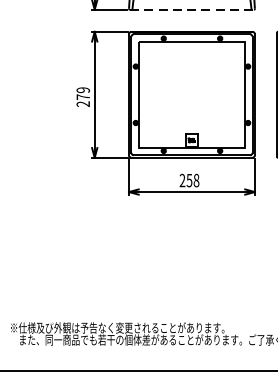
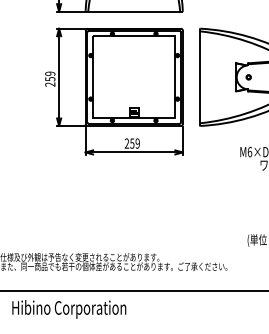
line: (192, 9) -> (134, 11), dashed -> solid
text: (83, 97) -> (50, 79), 279 -> 259
text: (196, 180) -> (137, 143), 258 -> 259

